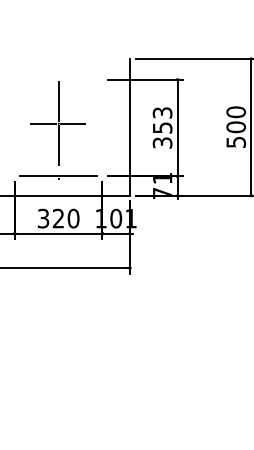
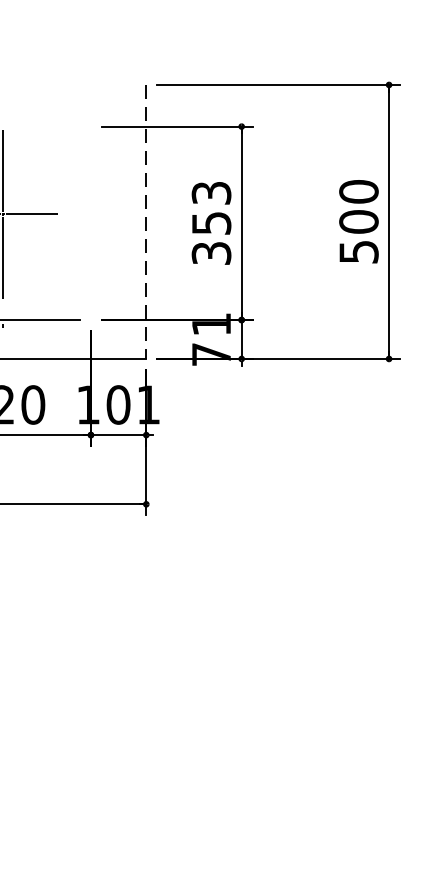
line: (130, 127) -> (147, 222), solid -> dashed

